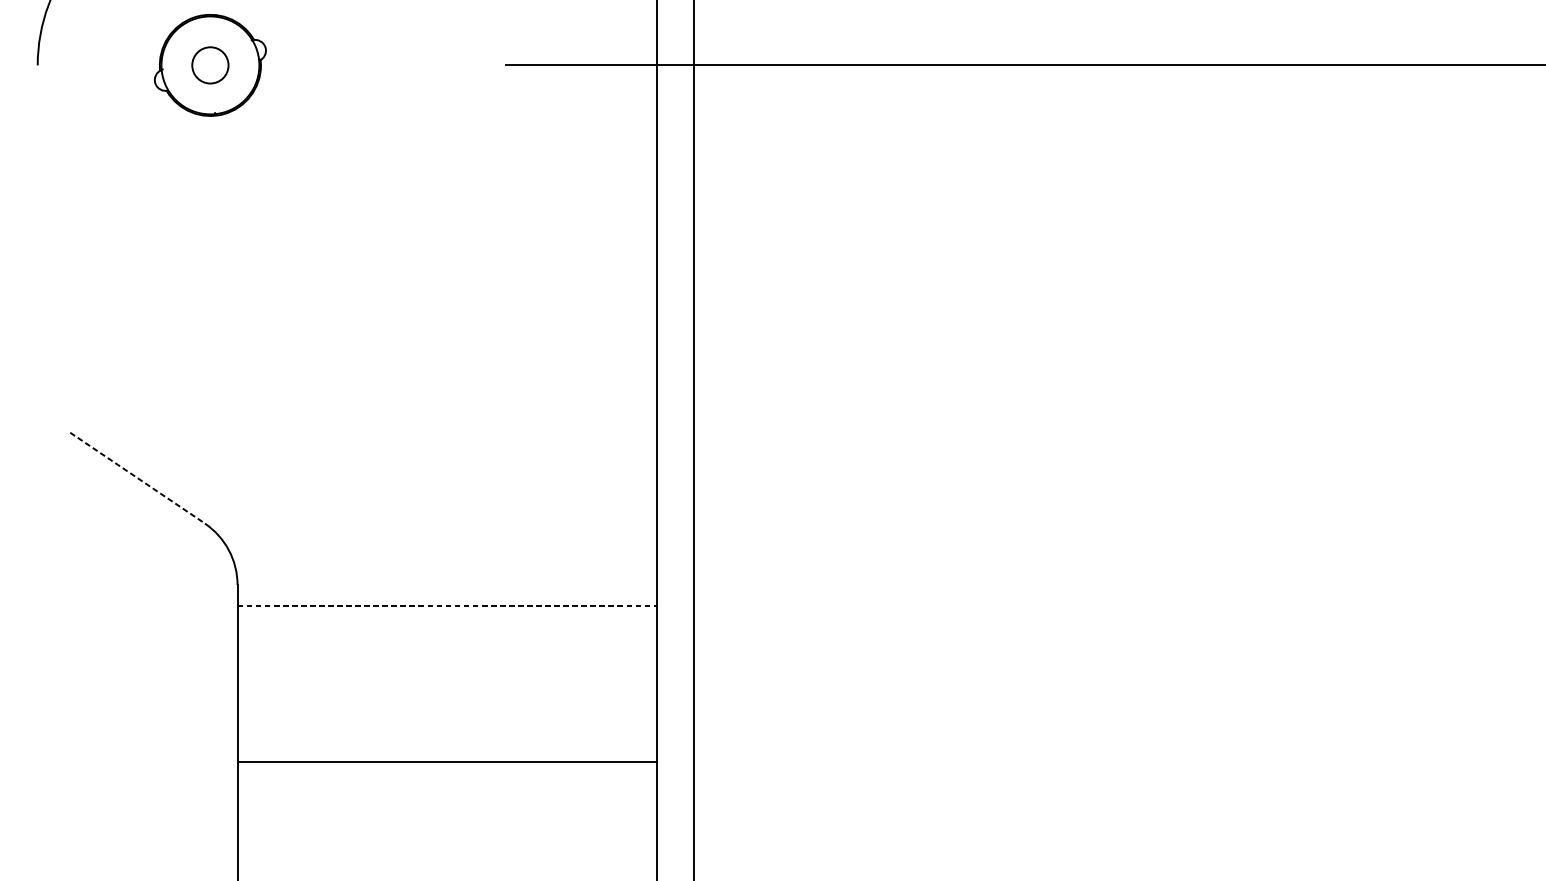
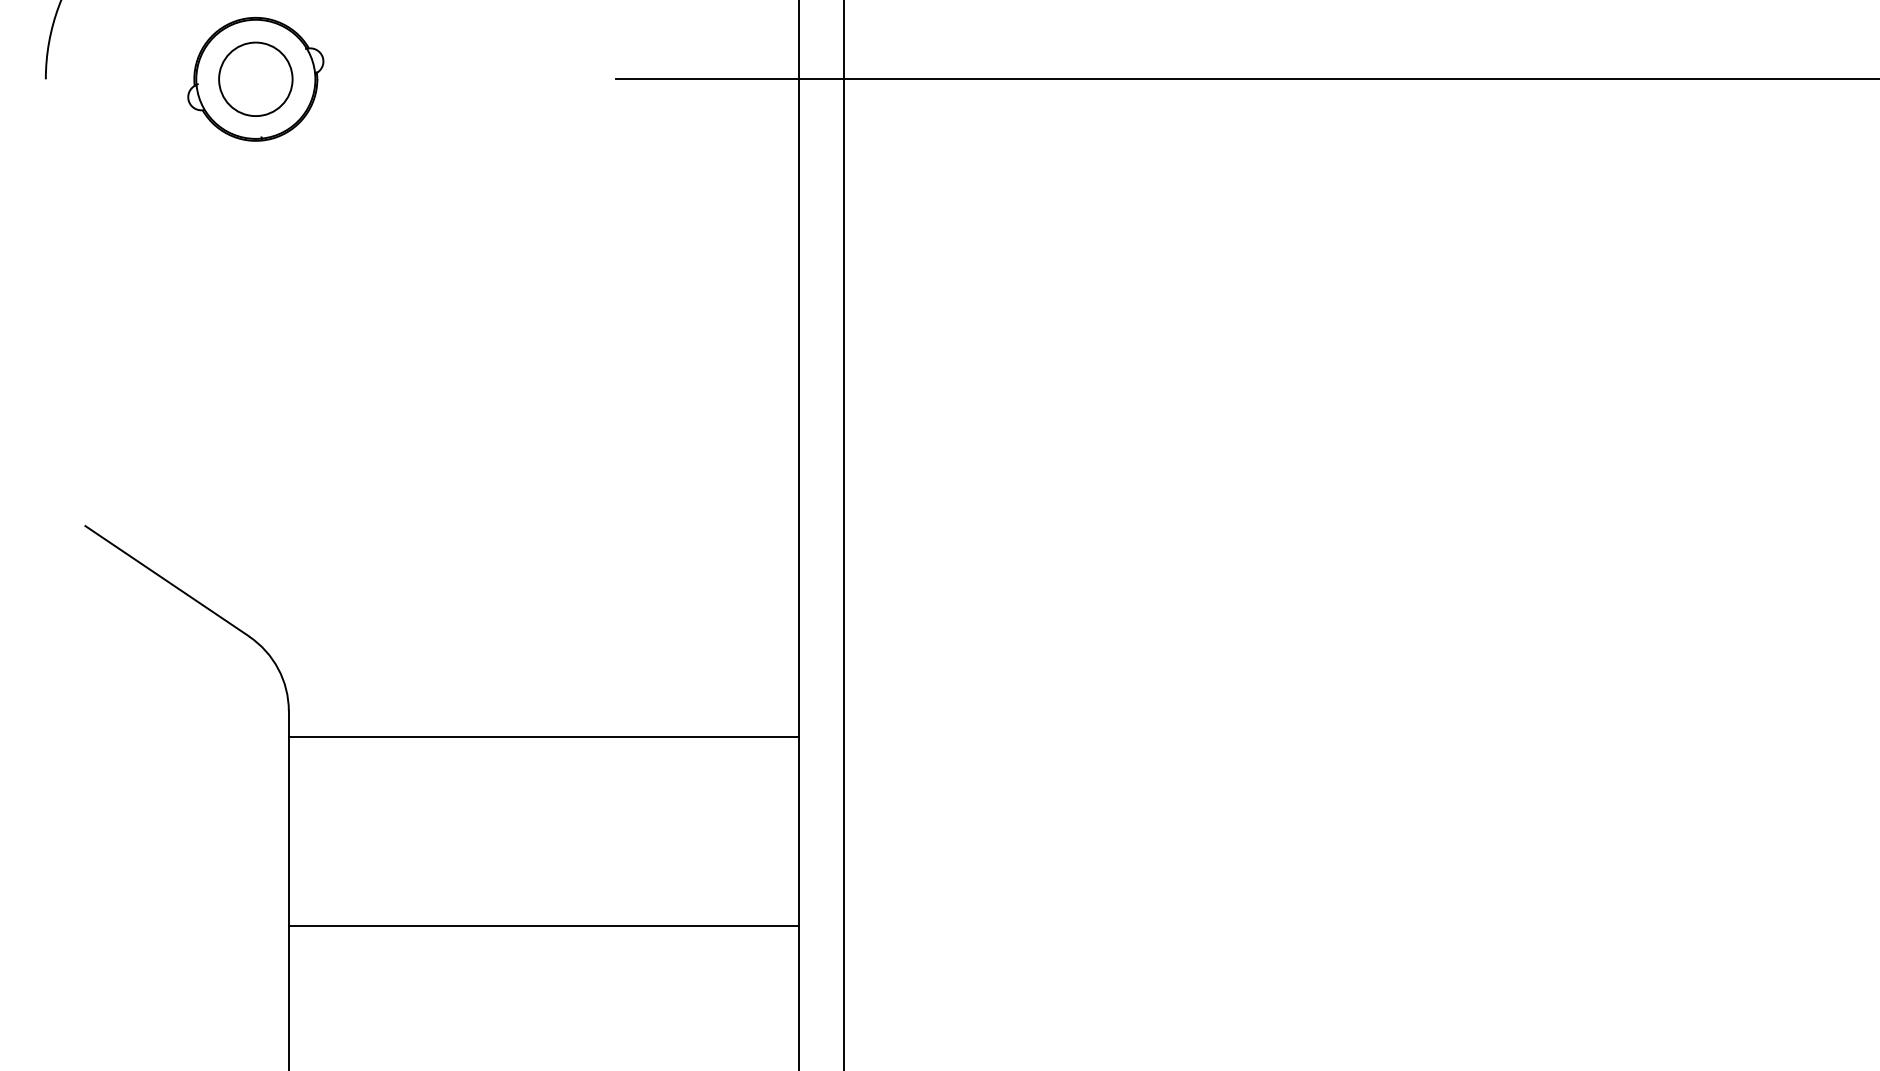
circle: (210, 65) -> (255, 79), size x1.67
line: (137, 478) -> (167, 581), dashed -> solid
line: (447, 605) -> (544, 736), dashed -> solid

